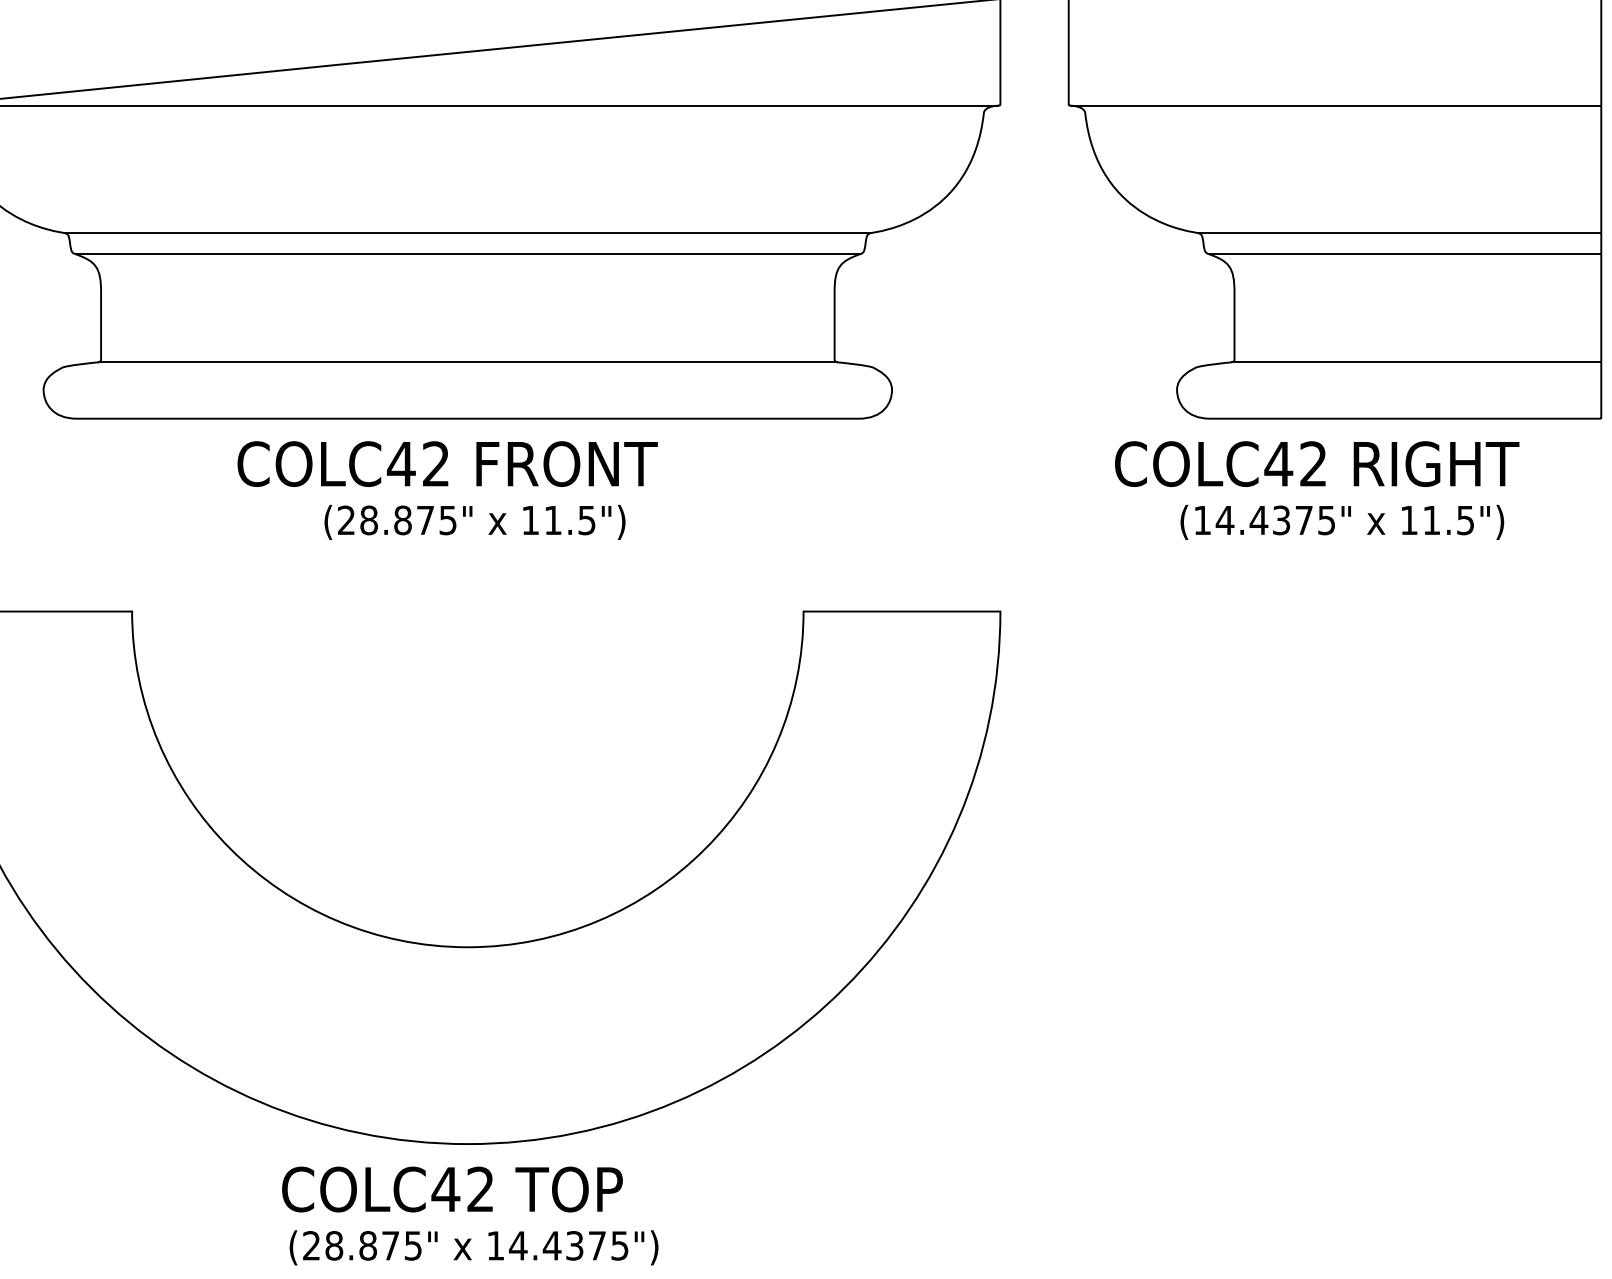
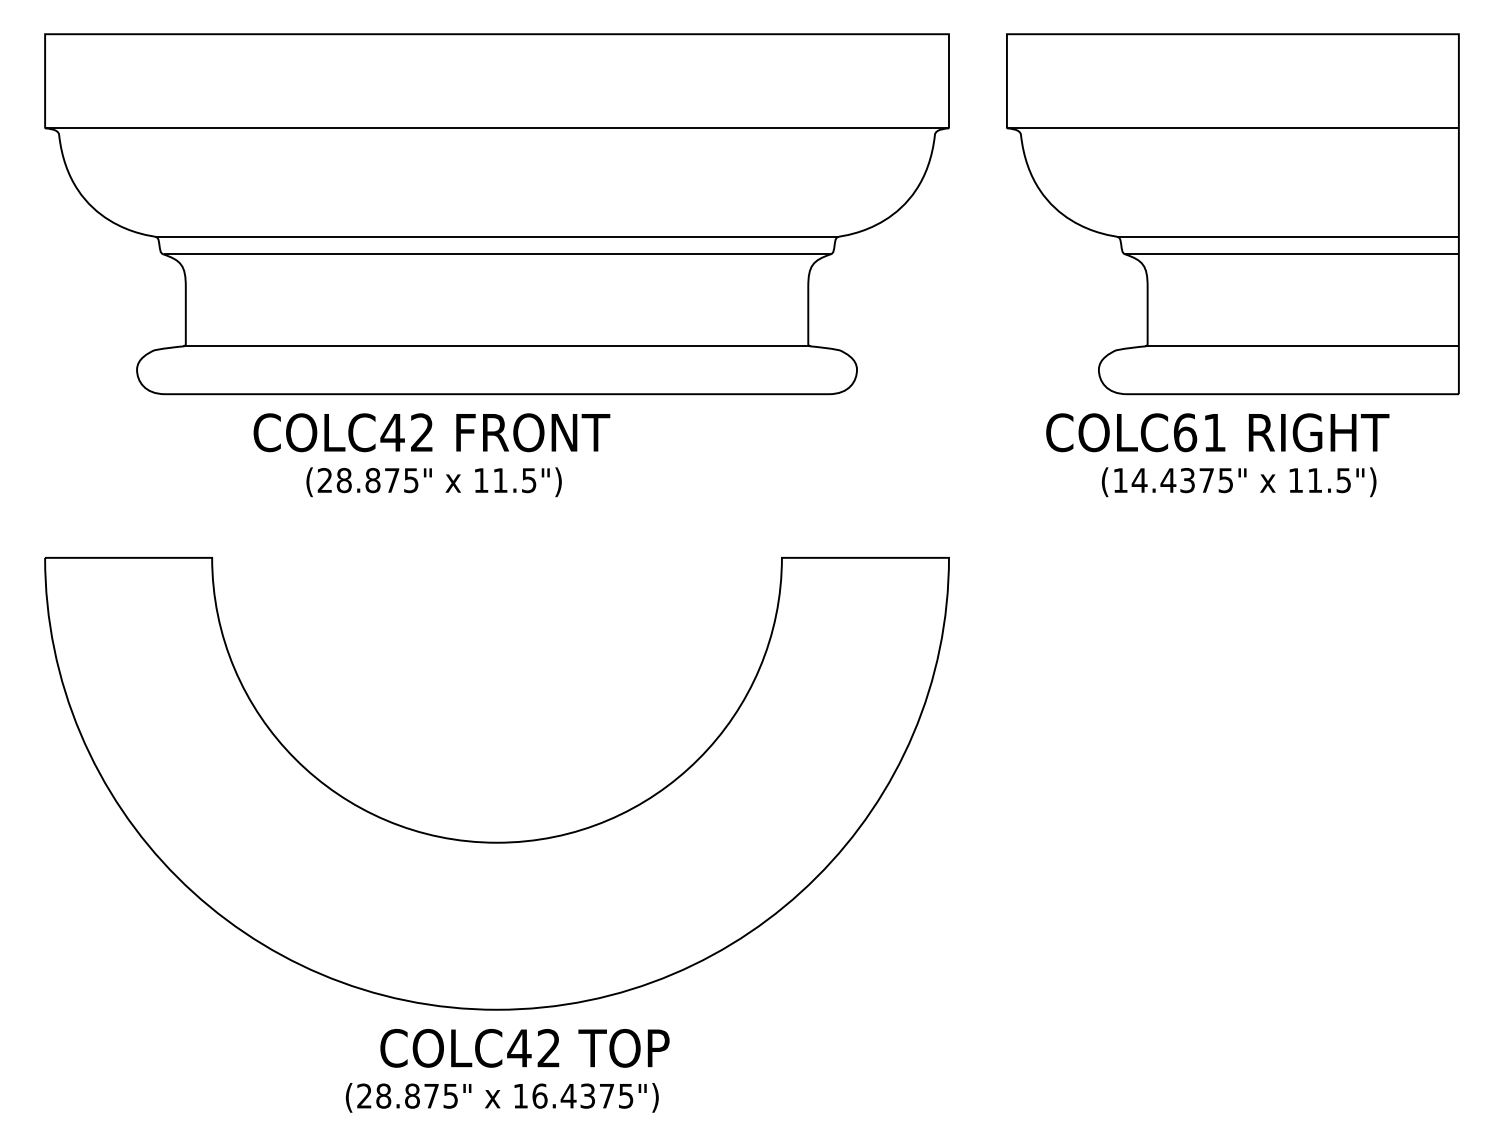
text: (447, 463) -> (431, 432), moved
text: (1294, 463) -> (1198, 432), COLC42 -> COLC61
text: (474, 522) -> (433, 482), moved
text: (451, 1189) -> (524, 1048), moved
text: (517, 1245) -> (539, 1095), 14.4375") -> 16.4375")

